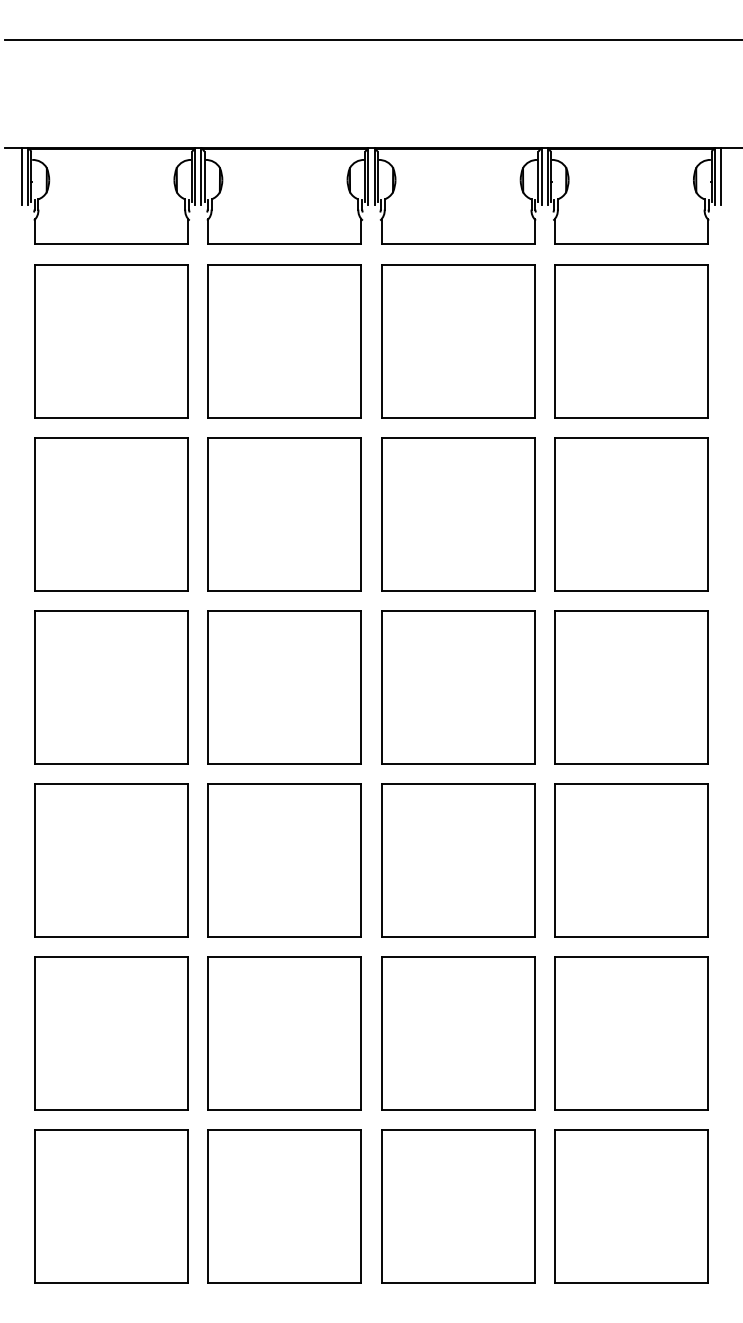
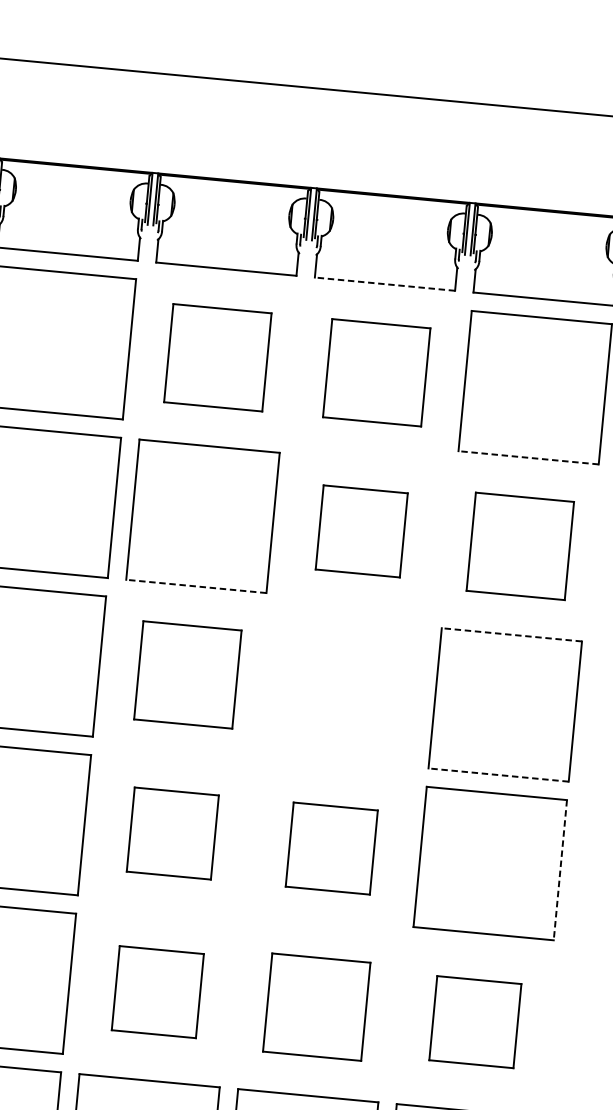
line: (458, 244) -> (385, 284), solid -> dashed
part: (284, 341) -> (217, 358), size x0.7
part: (458, 341) -> (376, 373), size x0.7
line: (631, 417) -> (528, 457), solid -> dashed
part: (458, 514) -> (361, 531), size x0.6
part: (631, 514) -> (520, 546), size x0.7
line: (284, 590) -> (195, 586), solid -> dashed
line: (631, 610) -> (512, 634), solid -> dashed
part: (284, 687) -> (187, 675), size x0.7
part: (458, 687) -> (346, 690), removed
line: (631, 763) -> (498, 774), solid -> dashed
part: (284, 860) -> (172, 833), size x0.6
part: (458, 860) -> (332, 848), size x0.6
line: (707, 860) -> (560, 870), solid -> dashed
part: (284, 1033) -> (157, 992), size x0.6
part: (458, 1033) -> (317, 1007), size x0.7
part: (631, 1033) -> (475, 1022), size x0.6

